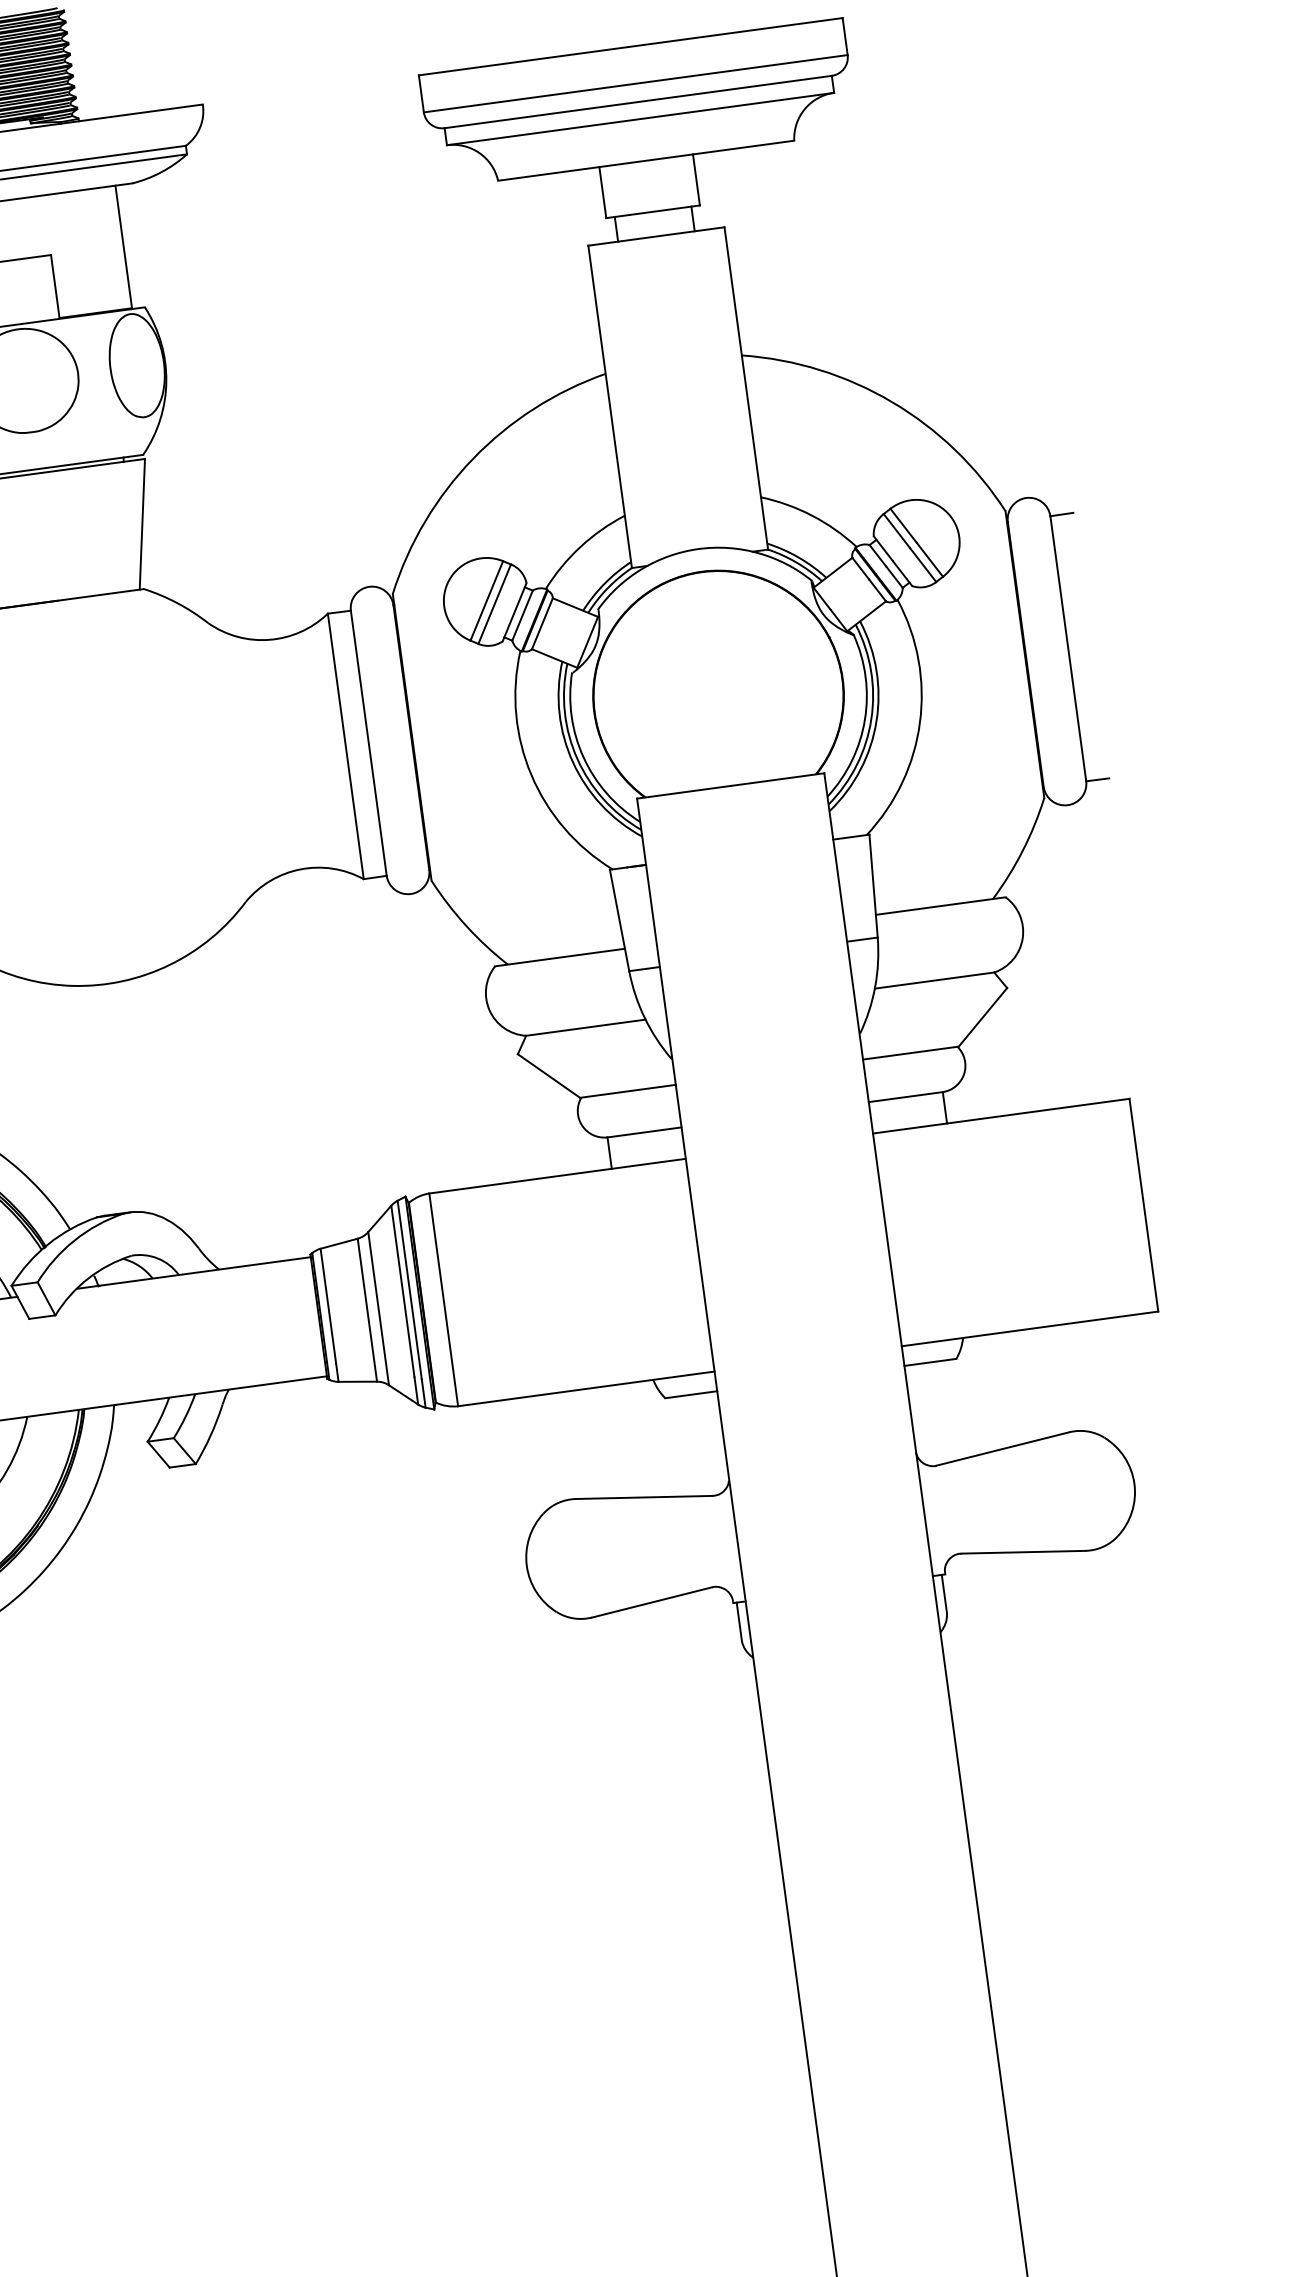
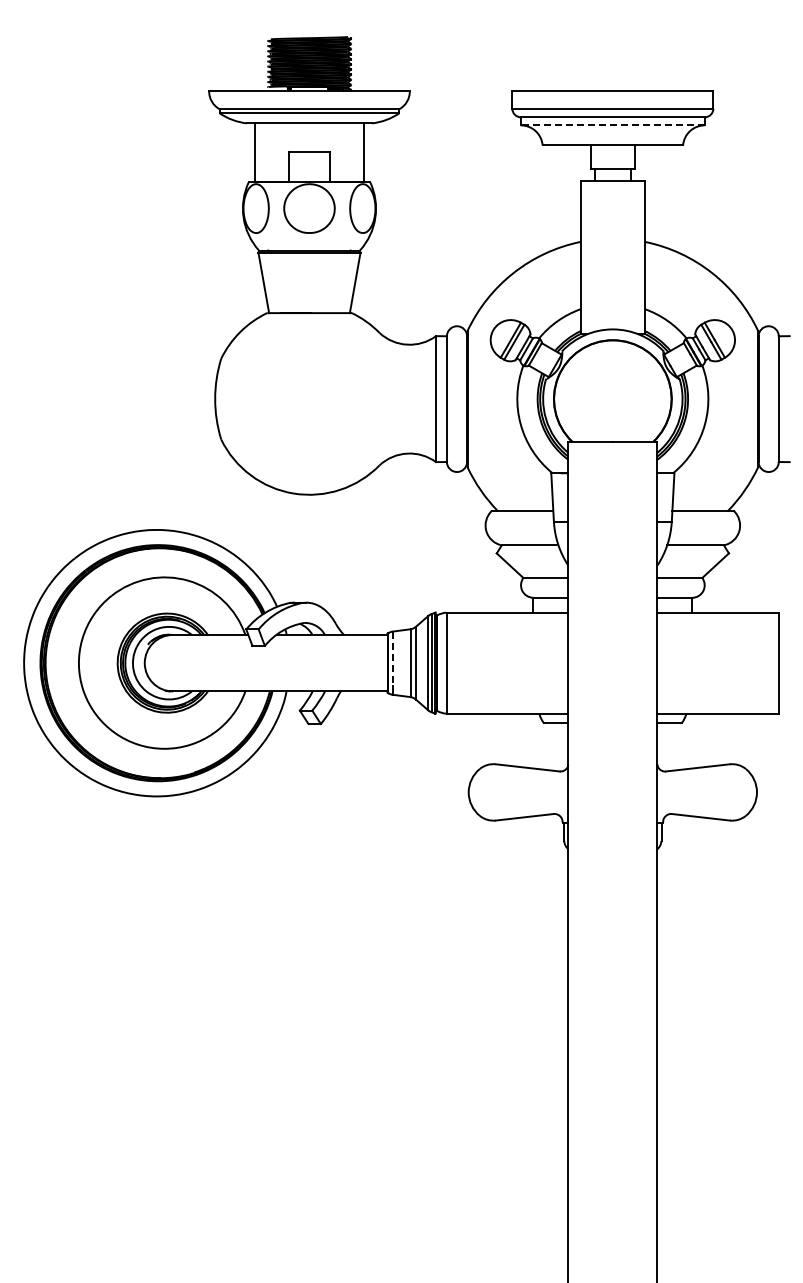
line: (639, 119) -> (612, 125), solid -> dashed
line: (328, 1307) -> (392, 659), solid -> dashed

